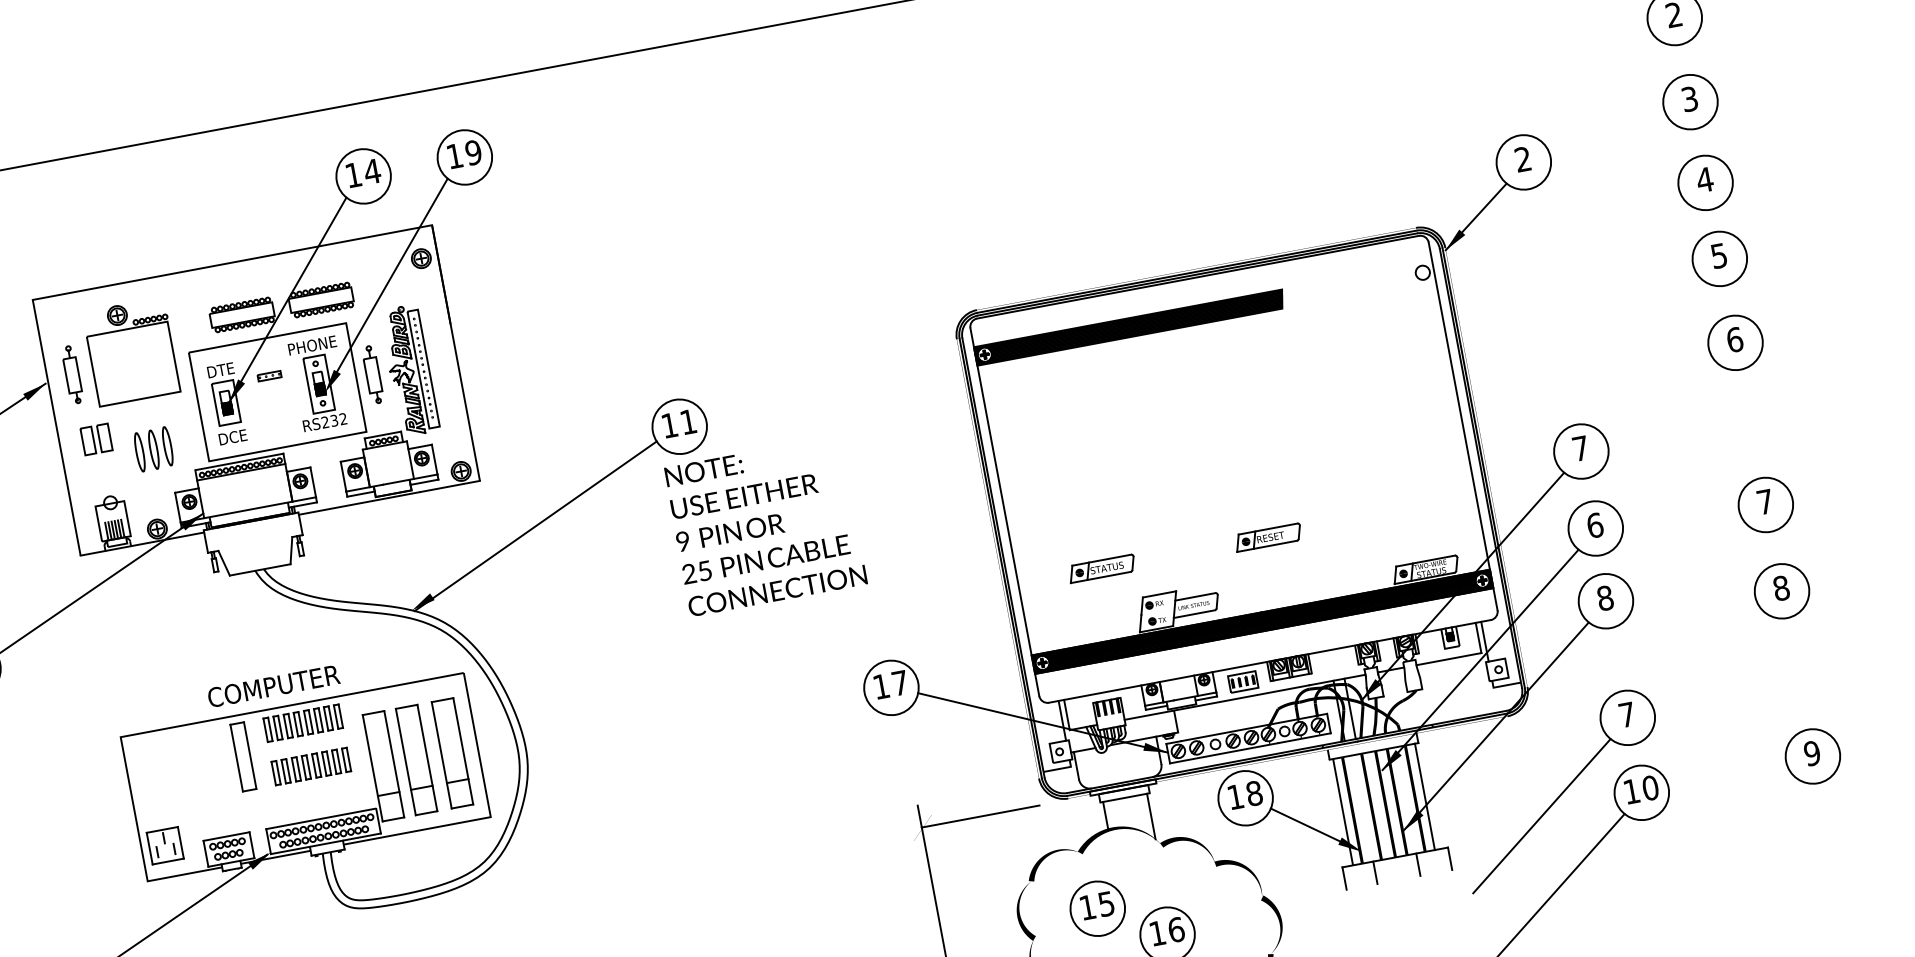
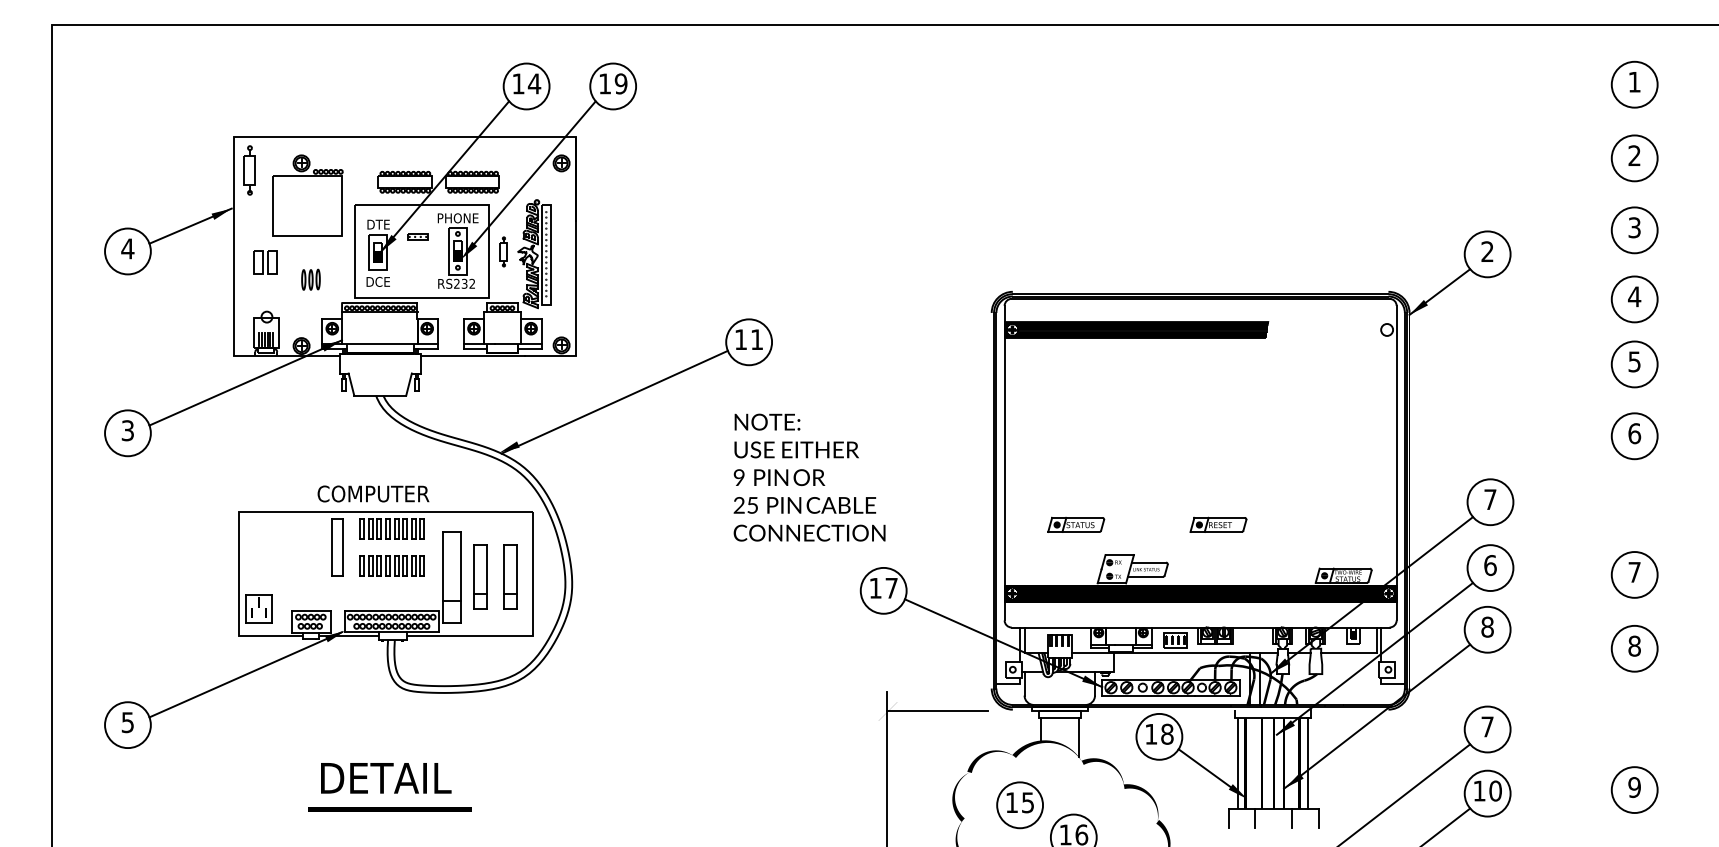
part: (72, 374) -> (249, 170), moved
part: (372, 374) -> (503, 251), size x0.6
part: (153, 449) -> (310, 279), size x0.6
text: (765, 525) -> (809, 477), moved
part: (452, 753) -> (510, 577), size x0.7
part: (415, 760) -> (479, 577), size x0.7

